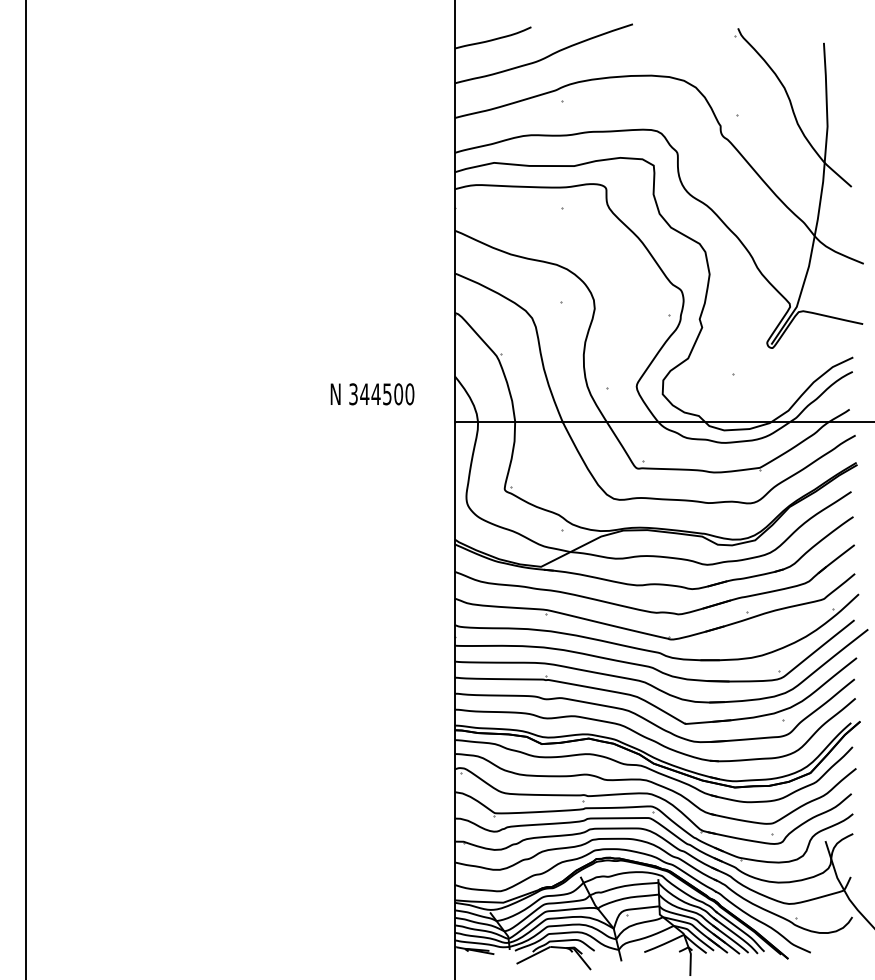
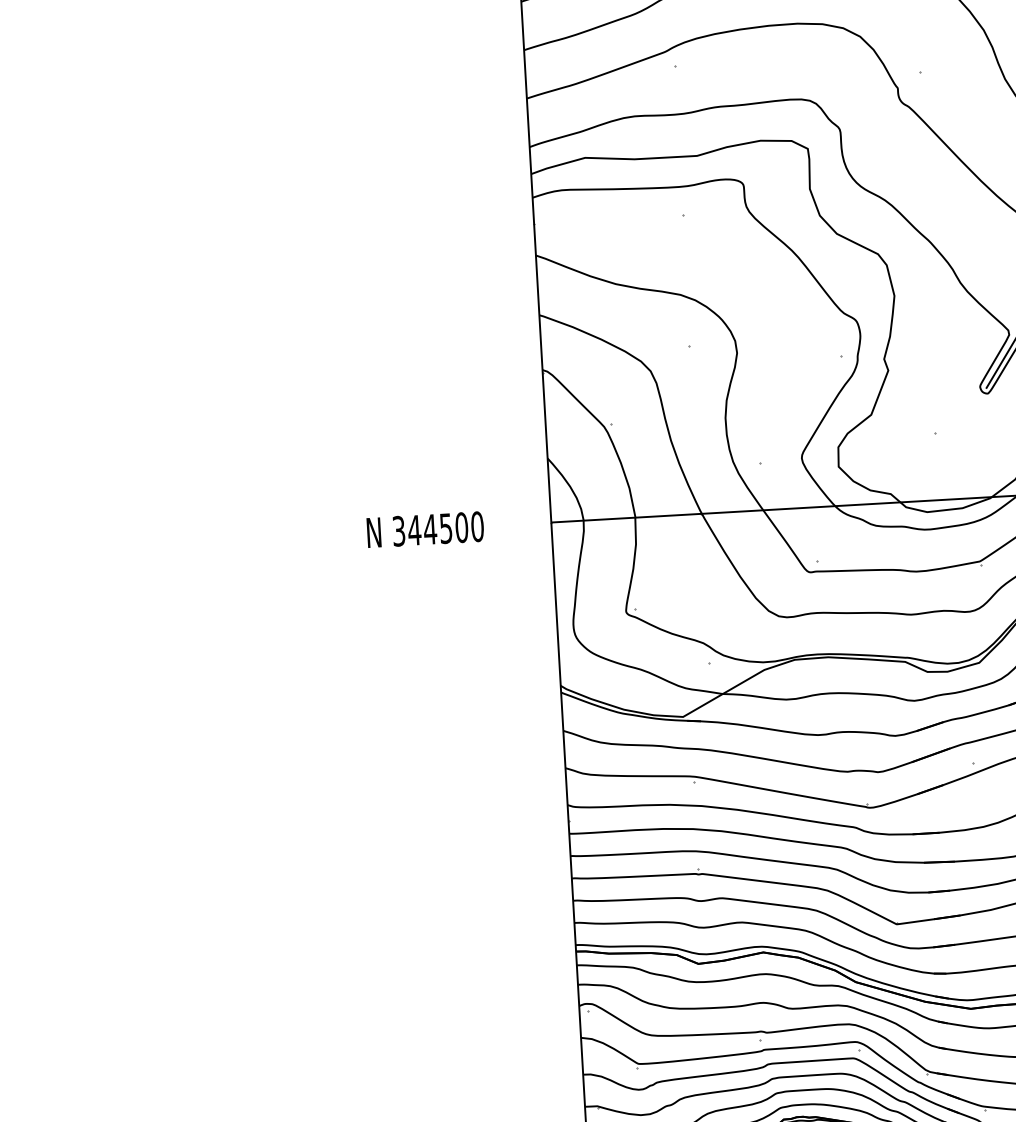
text: (372, 394) -> (425, 530), moved

